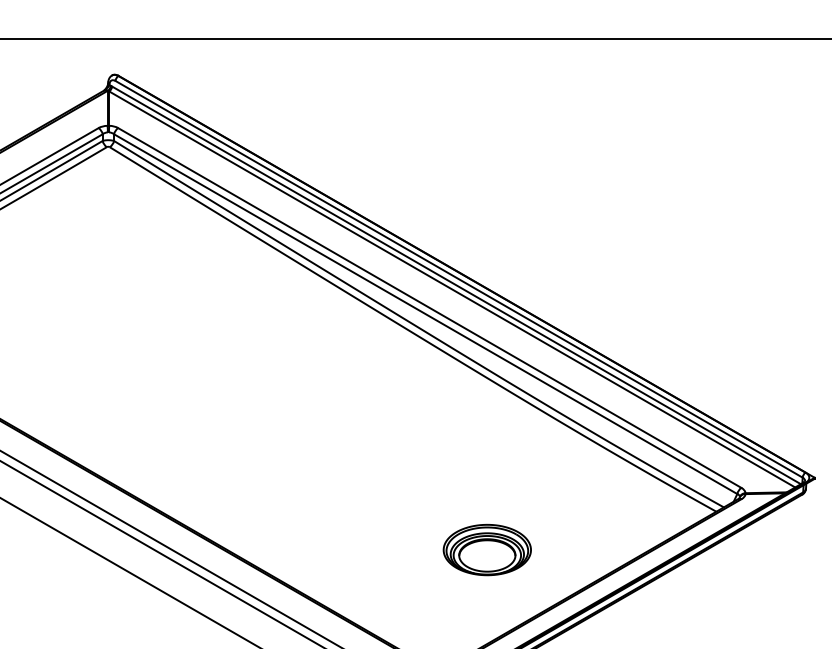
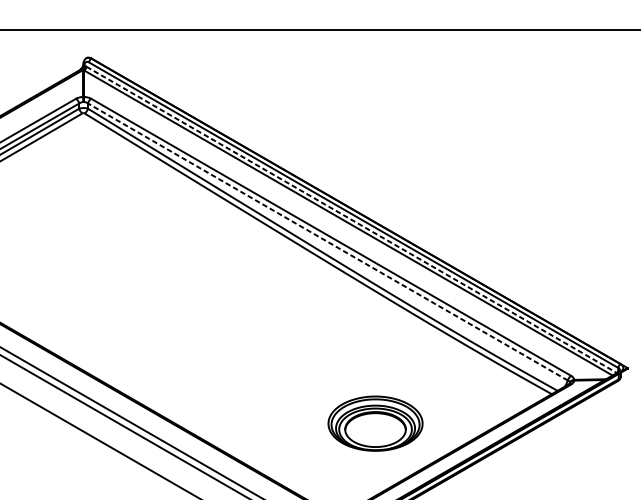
line: (456, 285) -> (351, 219), solid -> dashed
line: (425, 314) -> (327, 242), solid -> dashed
part: (486, 549) -> (374, 423), size x1.4

